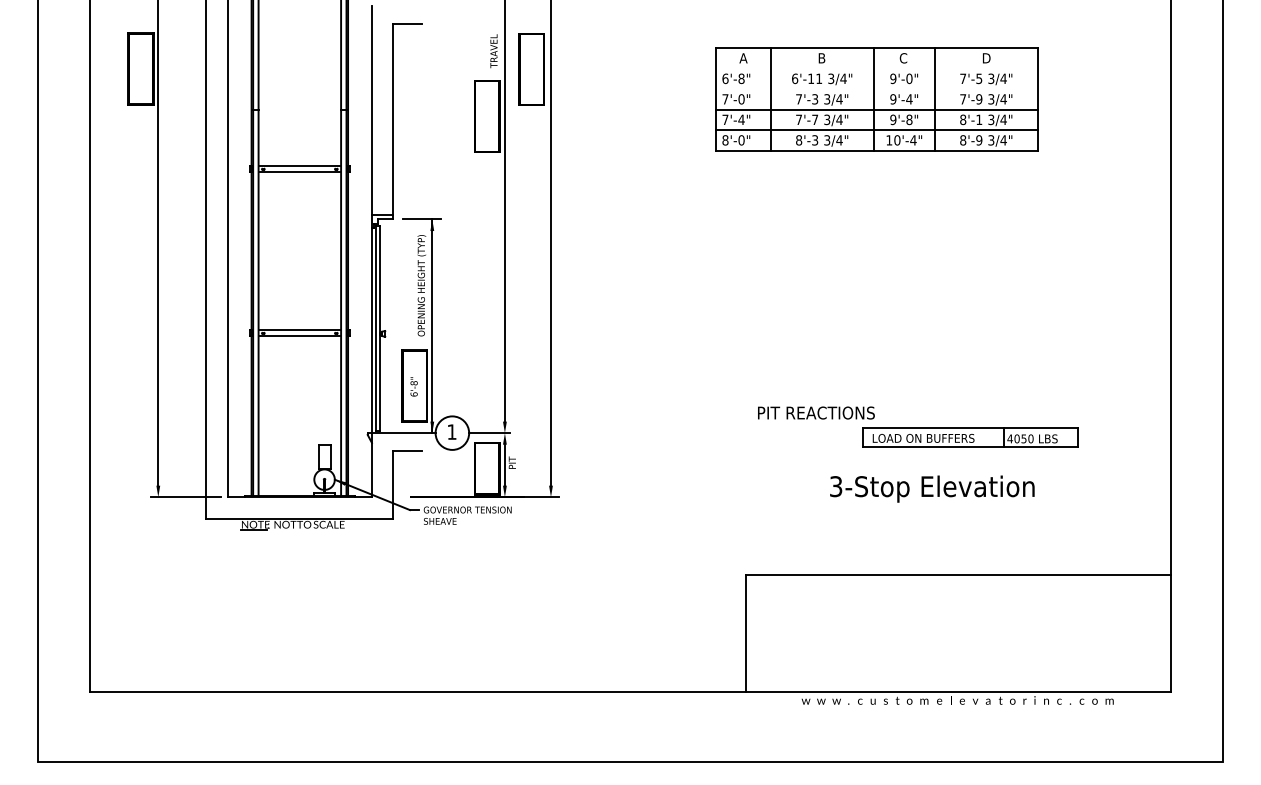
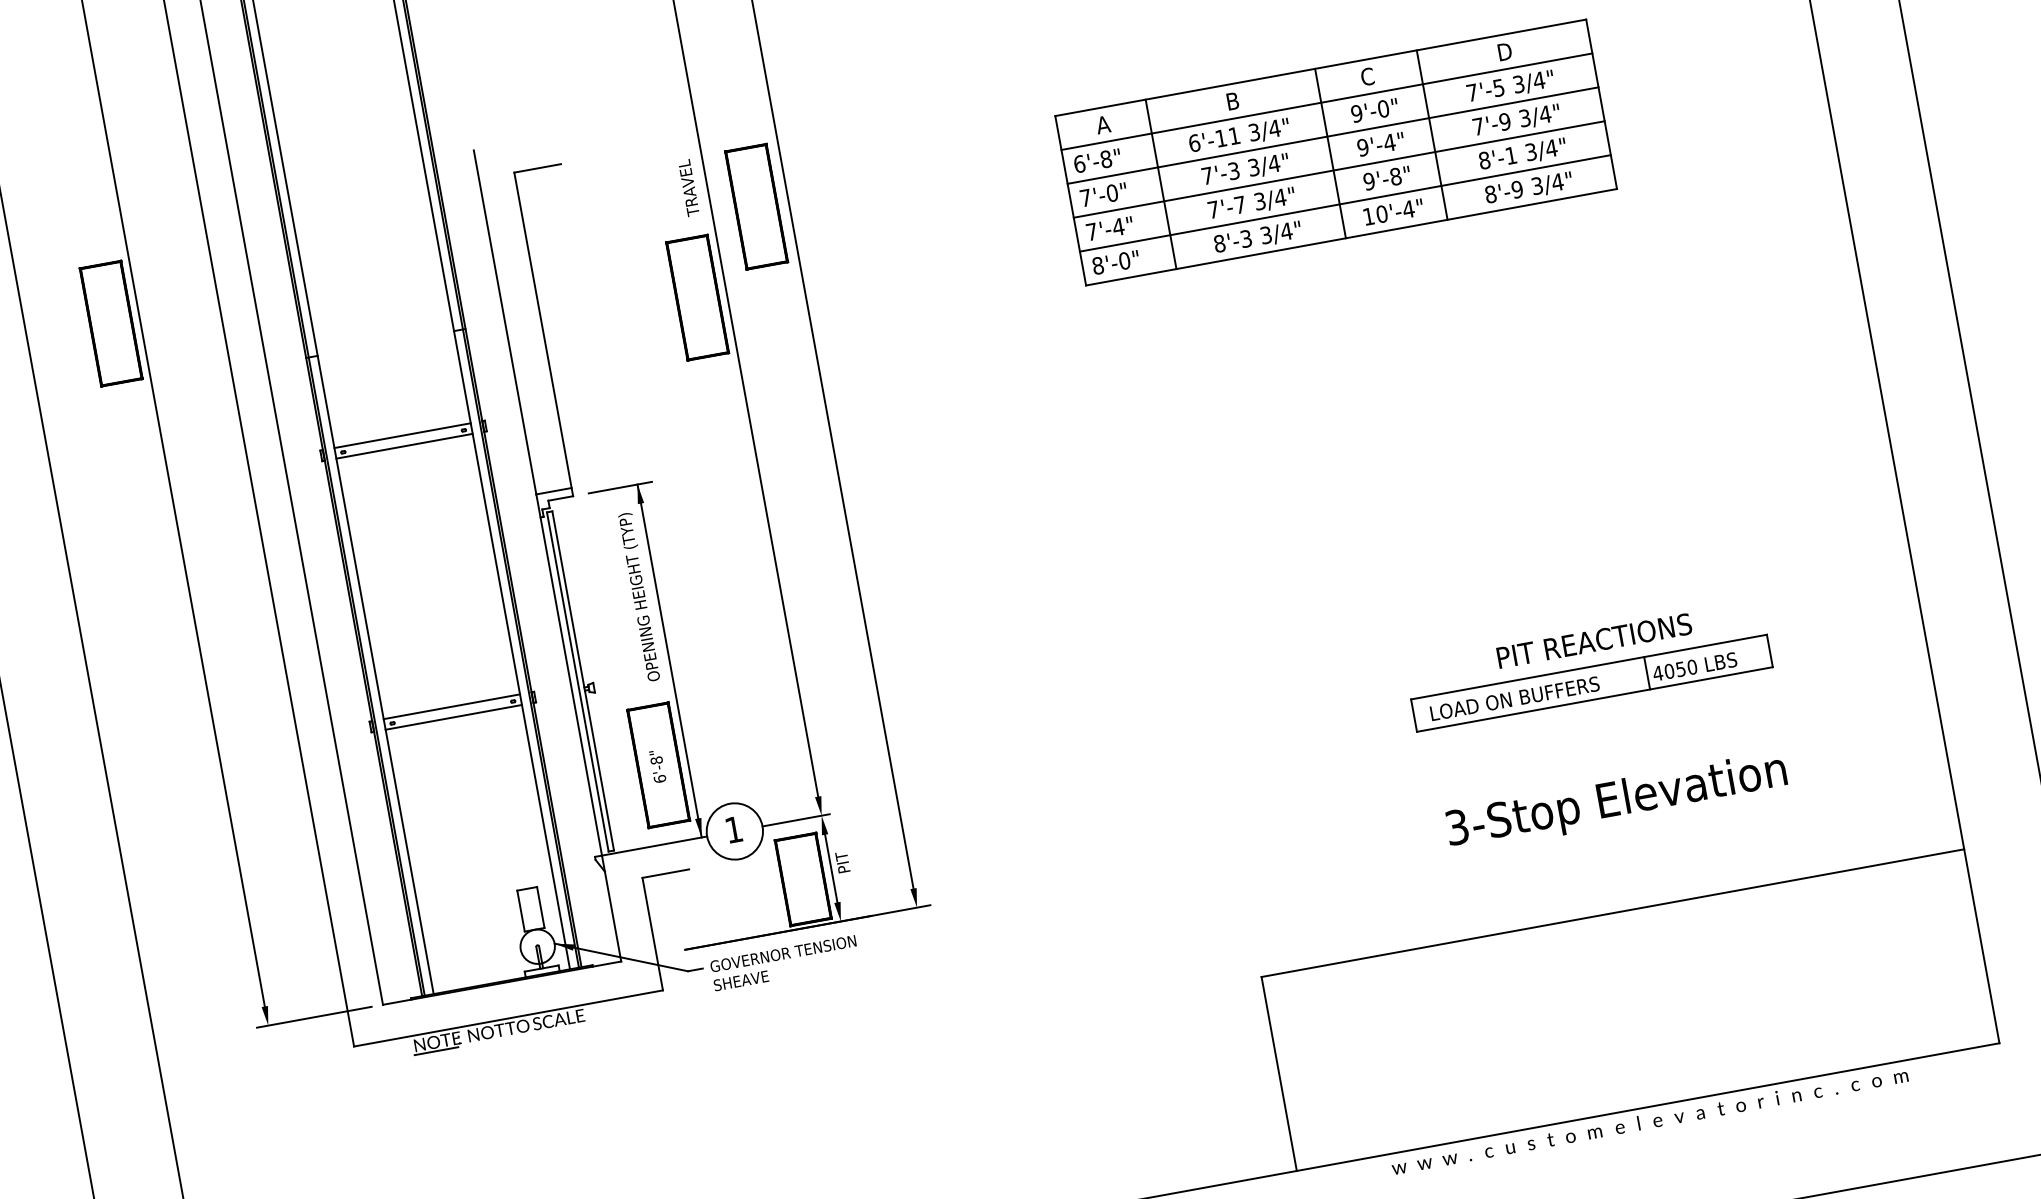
line: (876, 68) -> (1326, 101), added
line: (876, 89) -> (1332, 136), added
text: (816, 412) -> (1594, 639), moved
text: (932, 488) -> (1616, 801), moved

